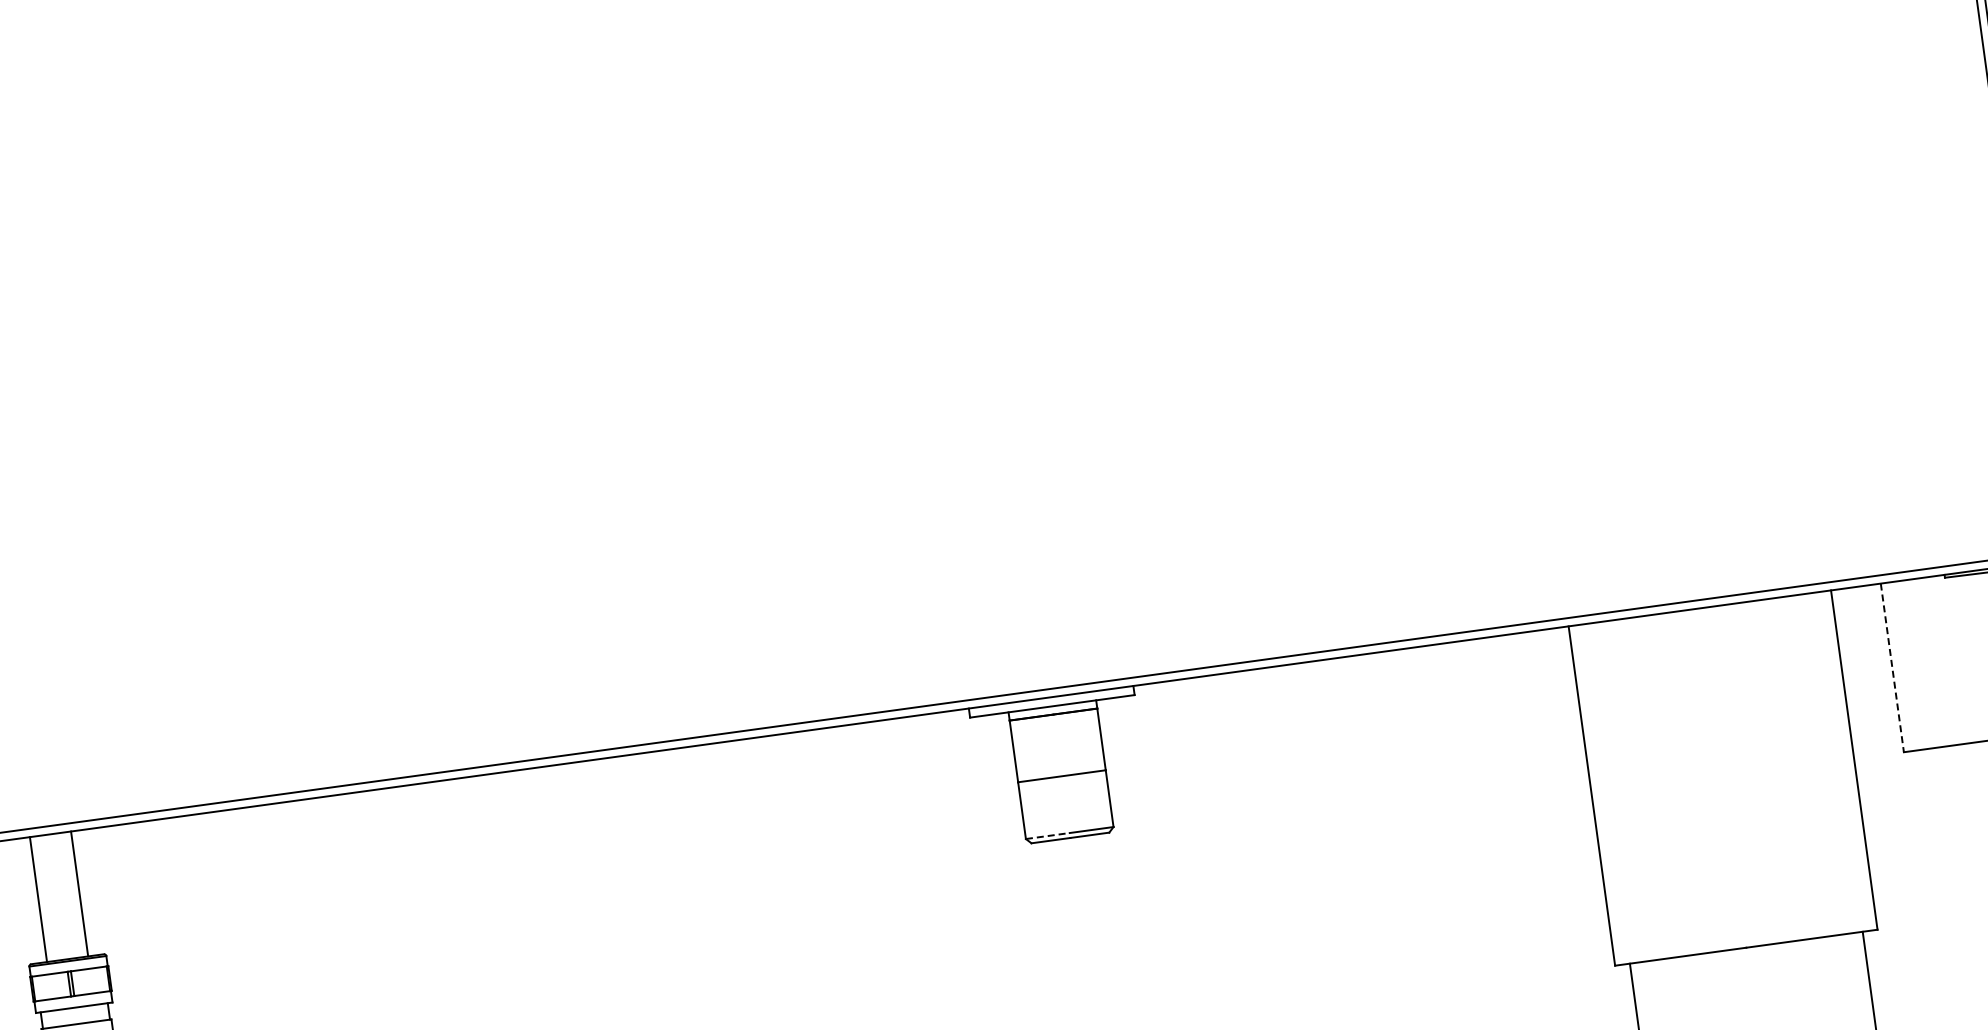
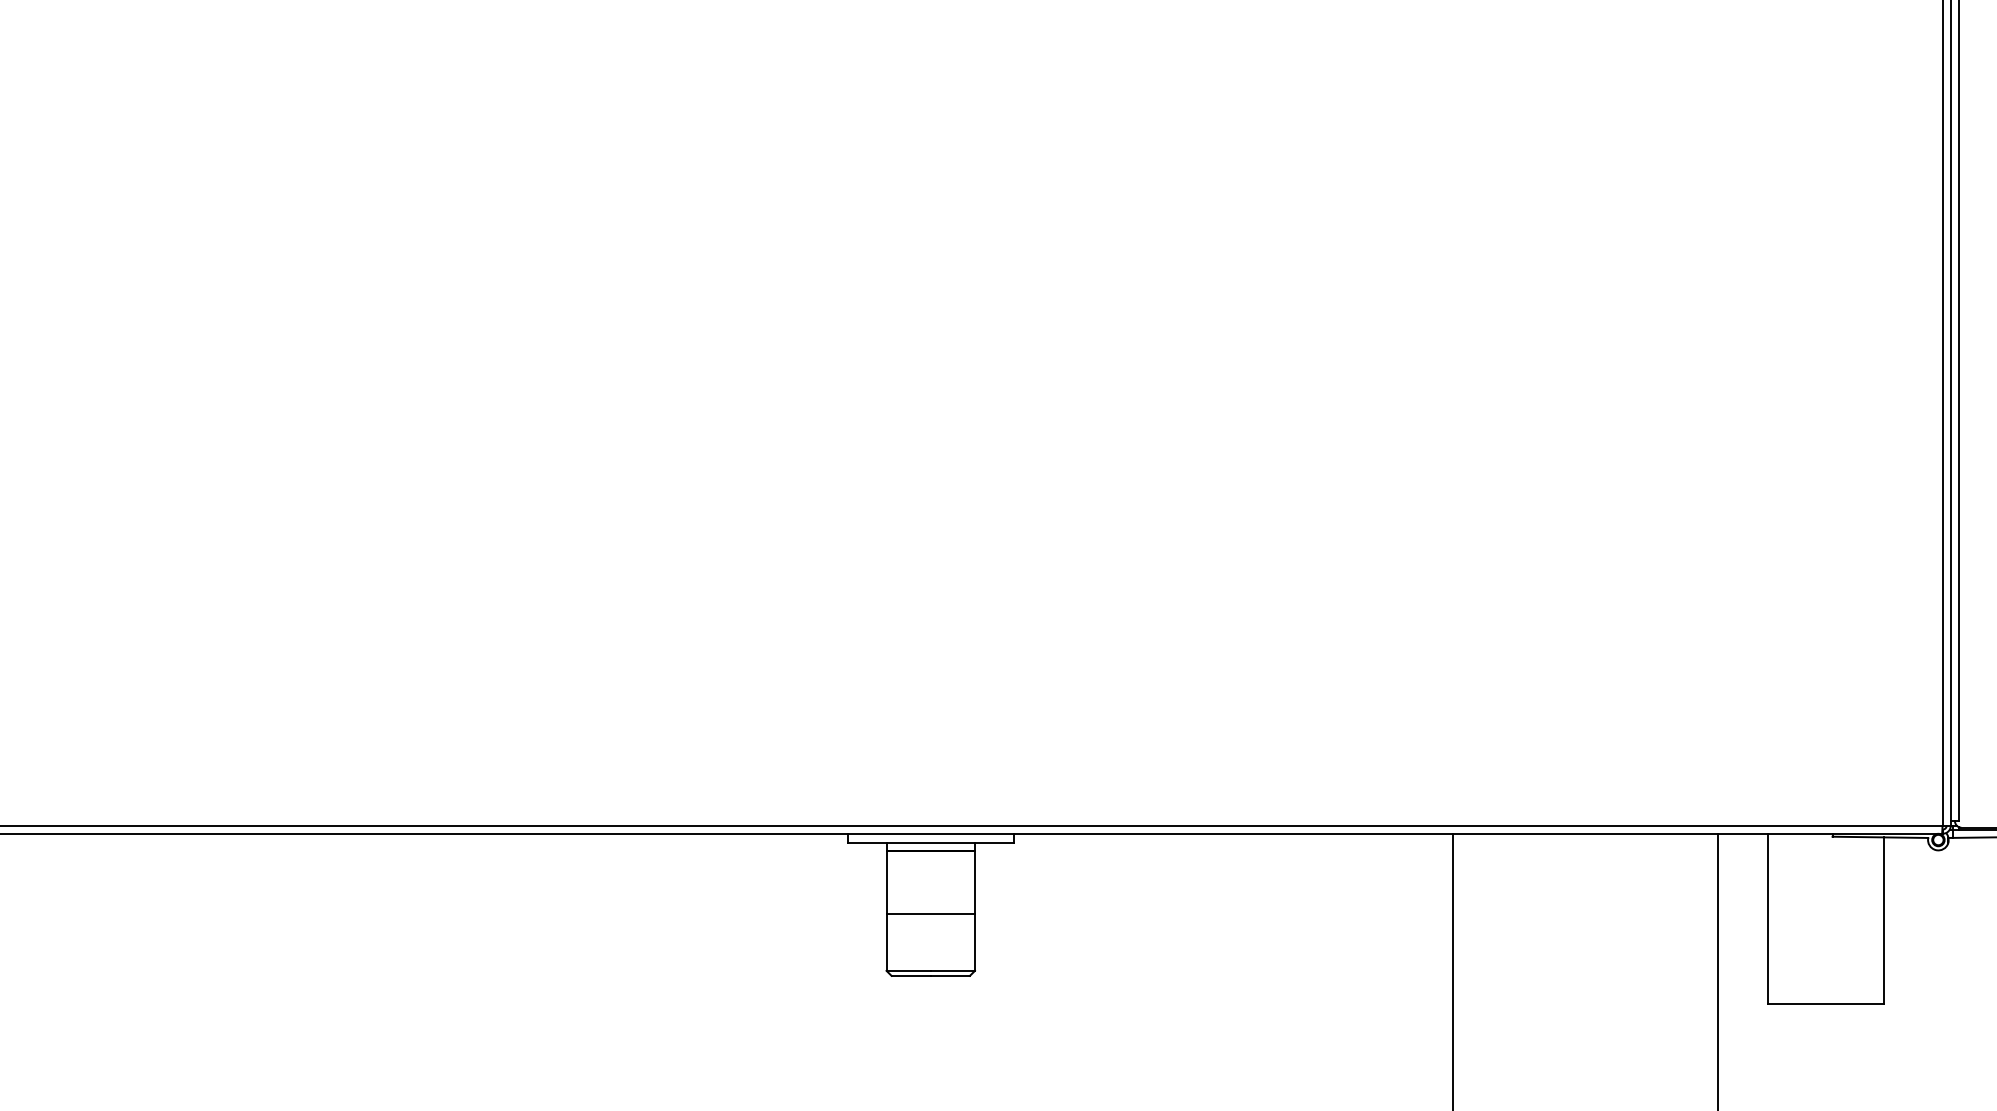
line: (1892, 668) -> (1768, 919), dashed -> solid
line: (1048, 835) -> (909, 970), dashed -> solid

